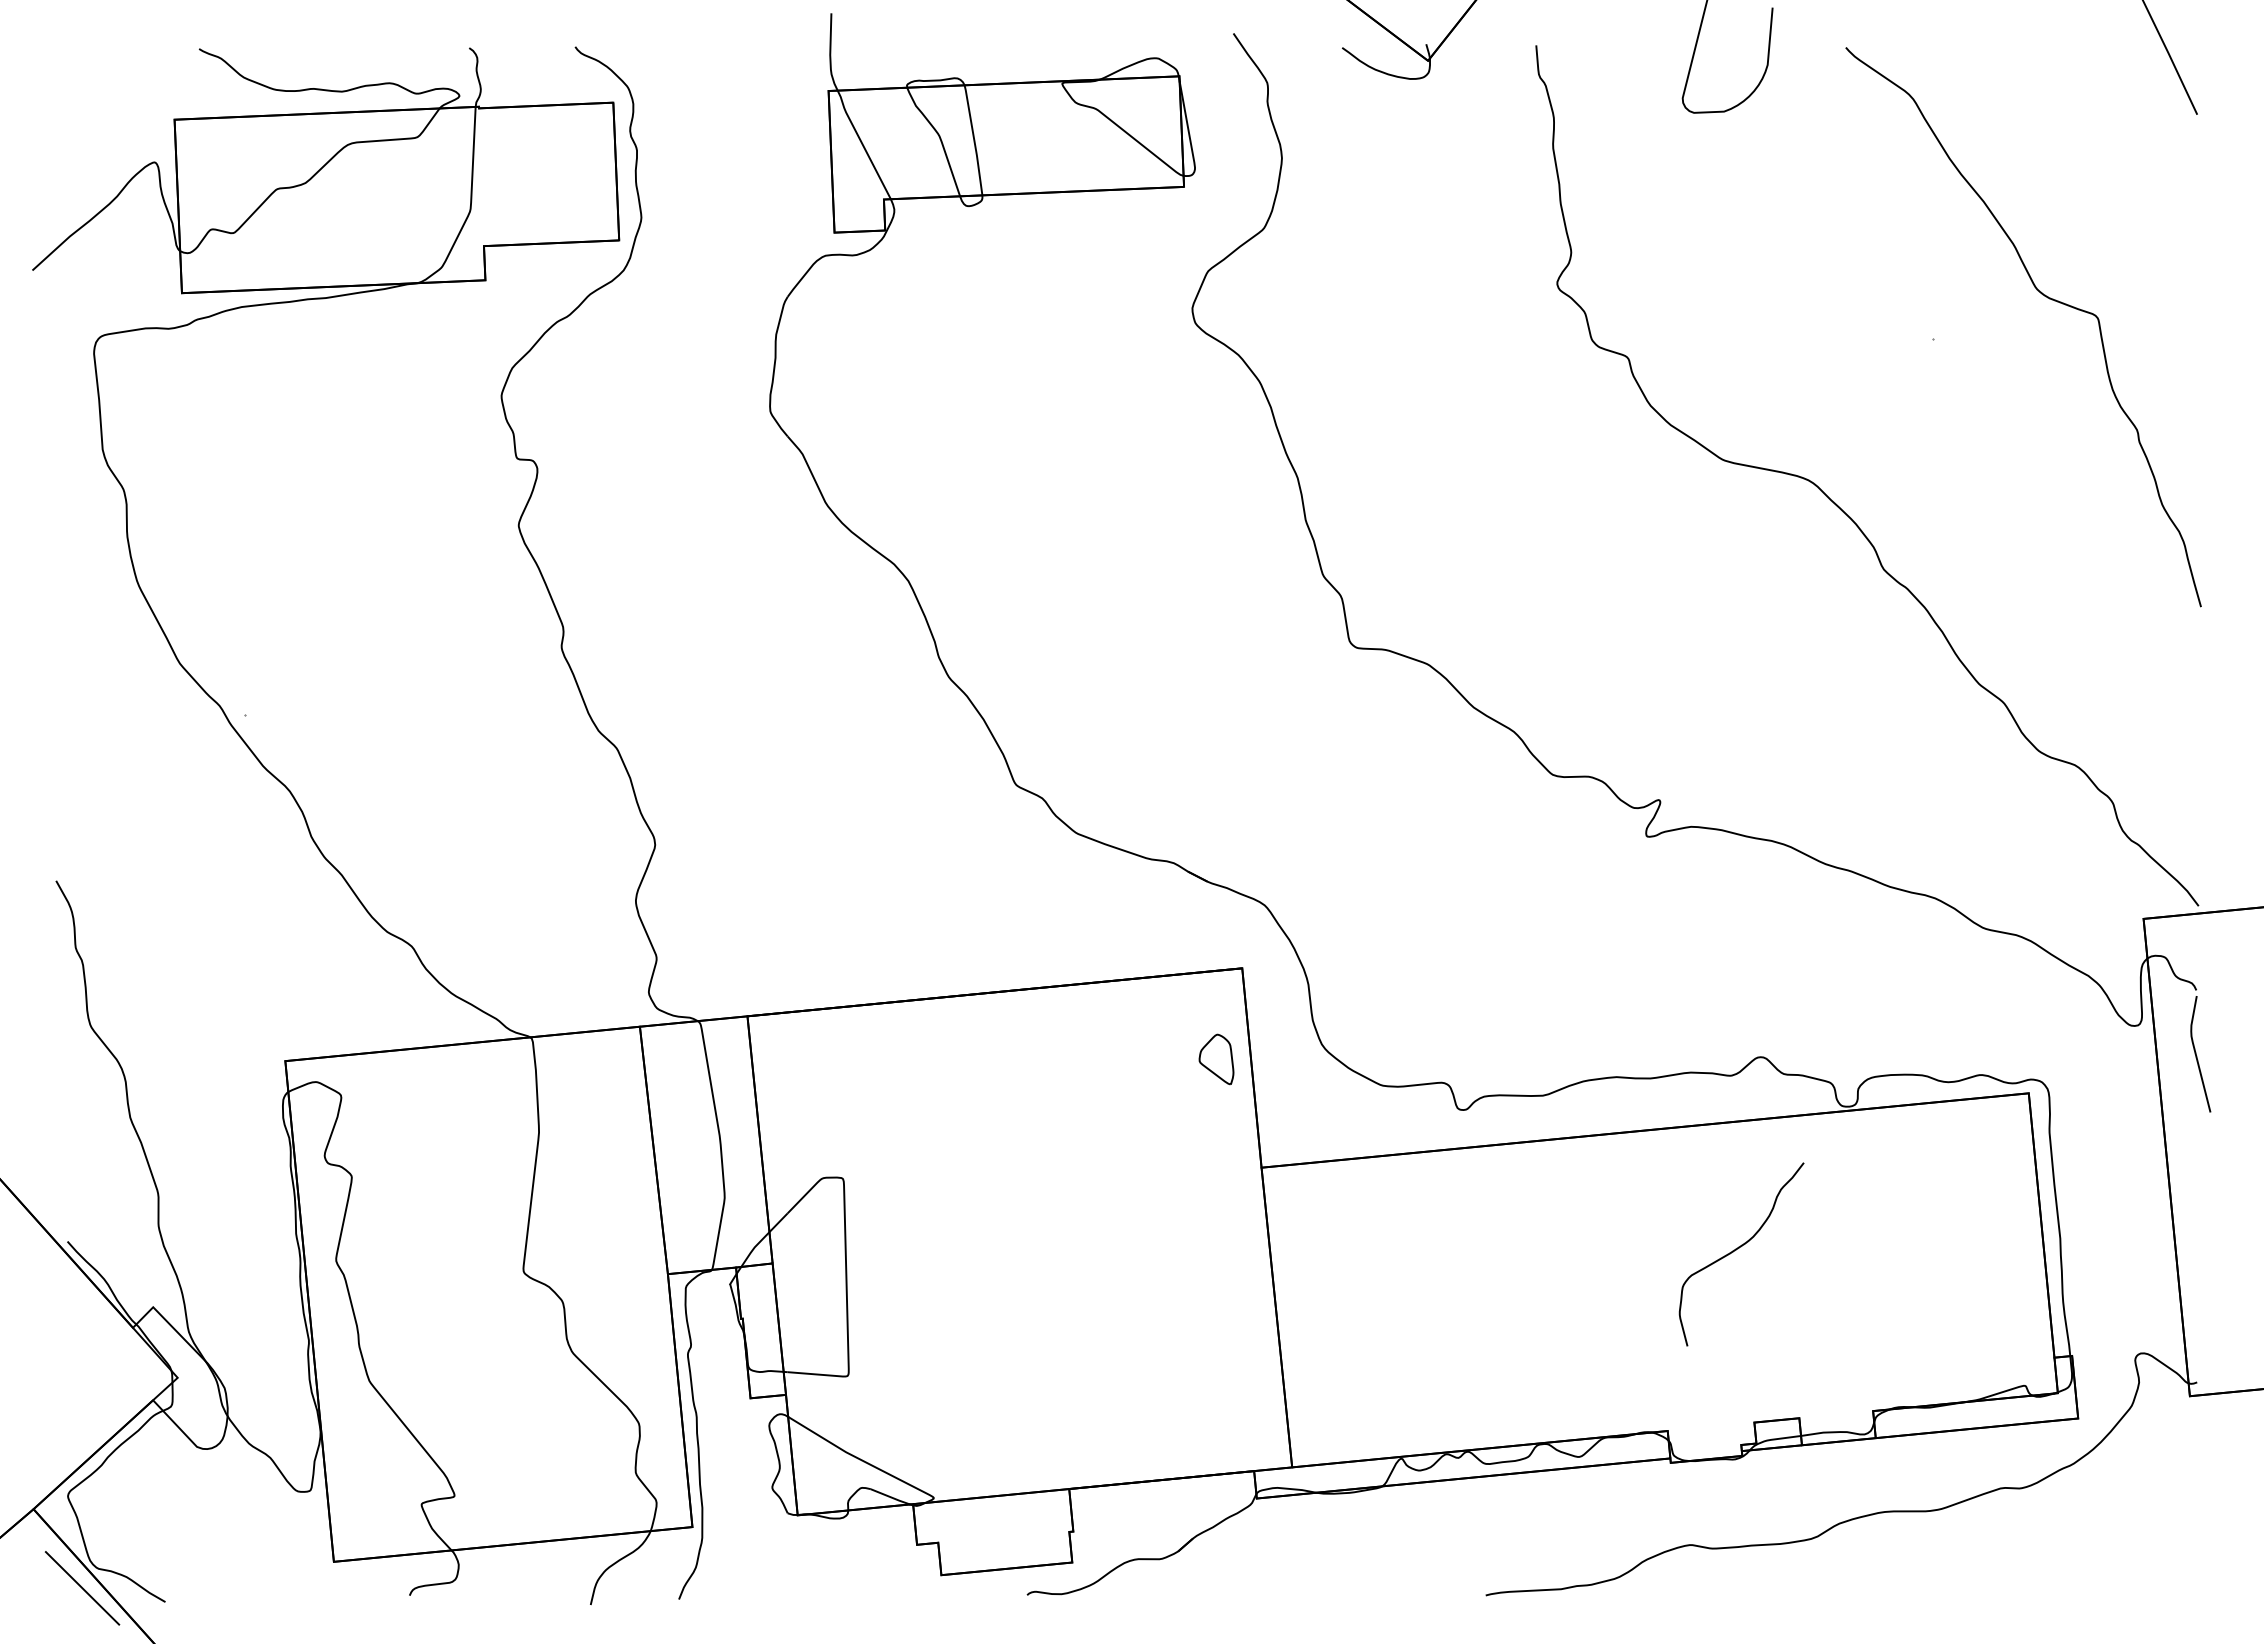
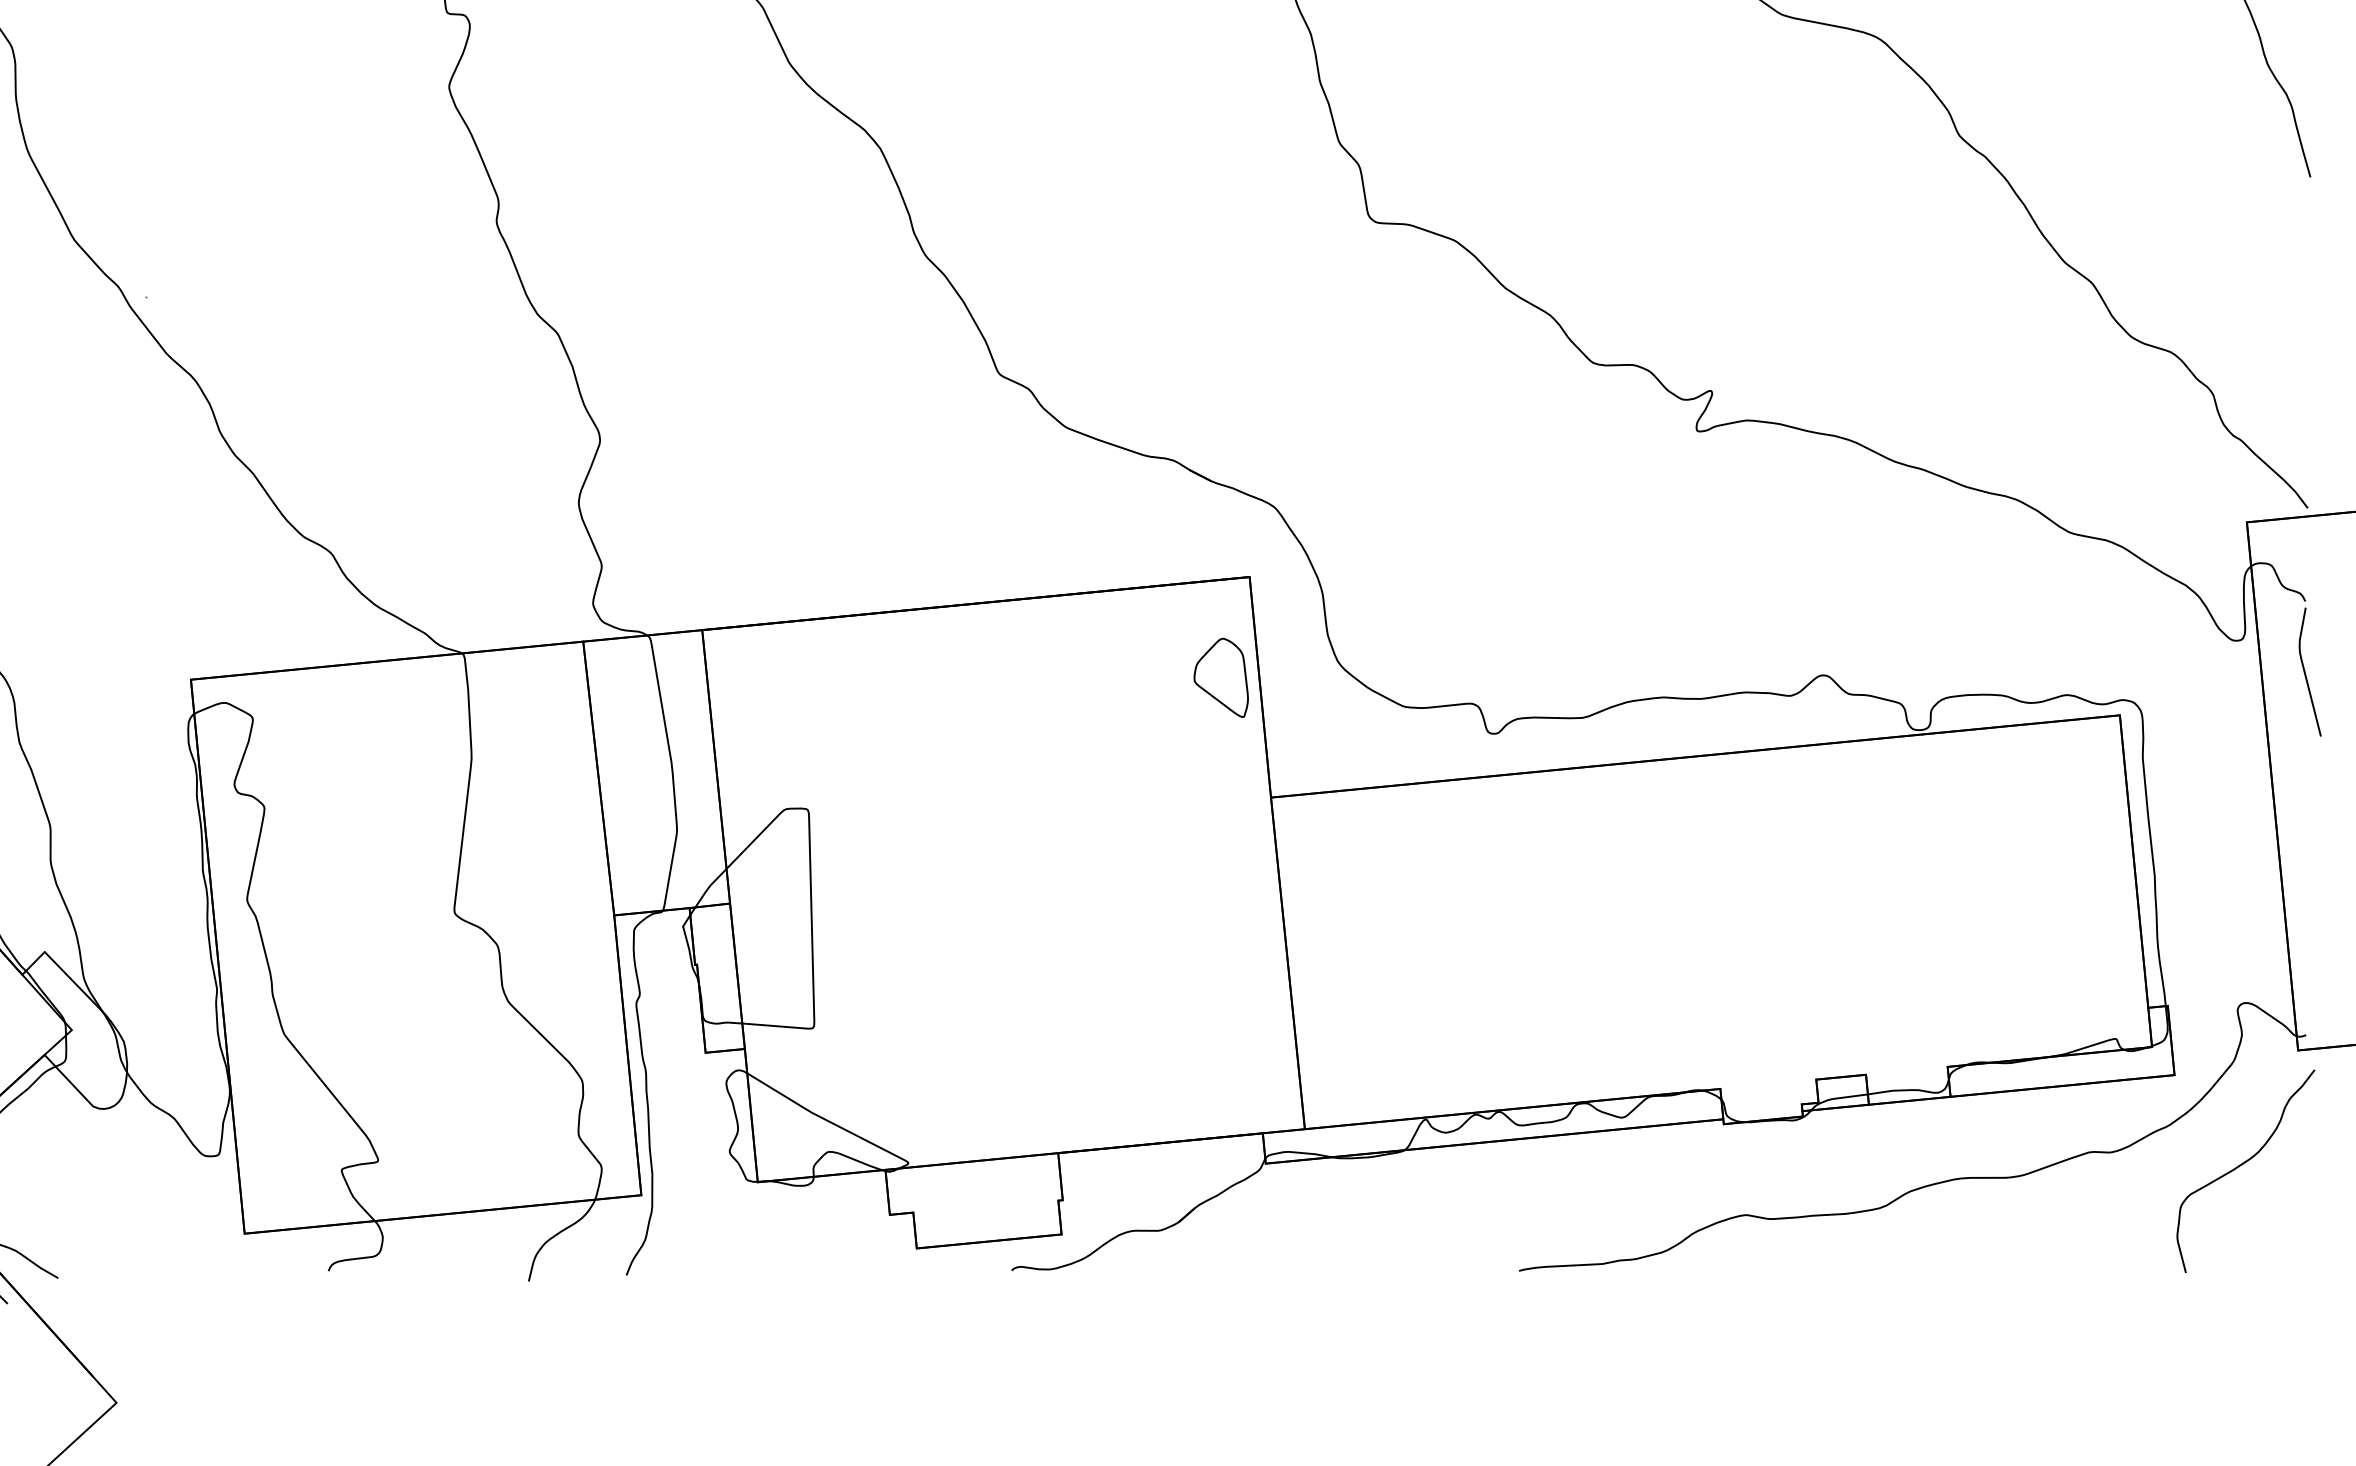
part: (1216, 1059) -> (1221, 677), size x1.43
curve: (1739, 1248) -> (2243, 1164), moved

